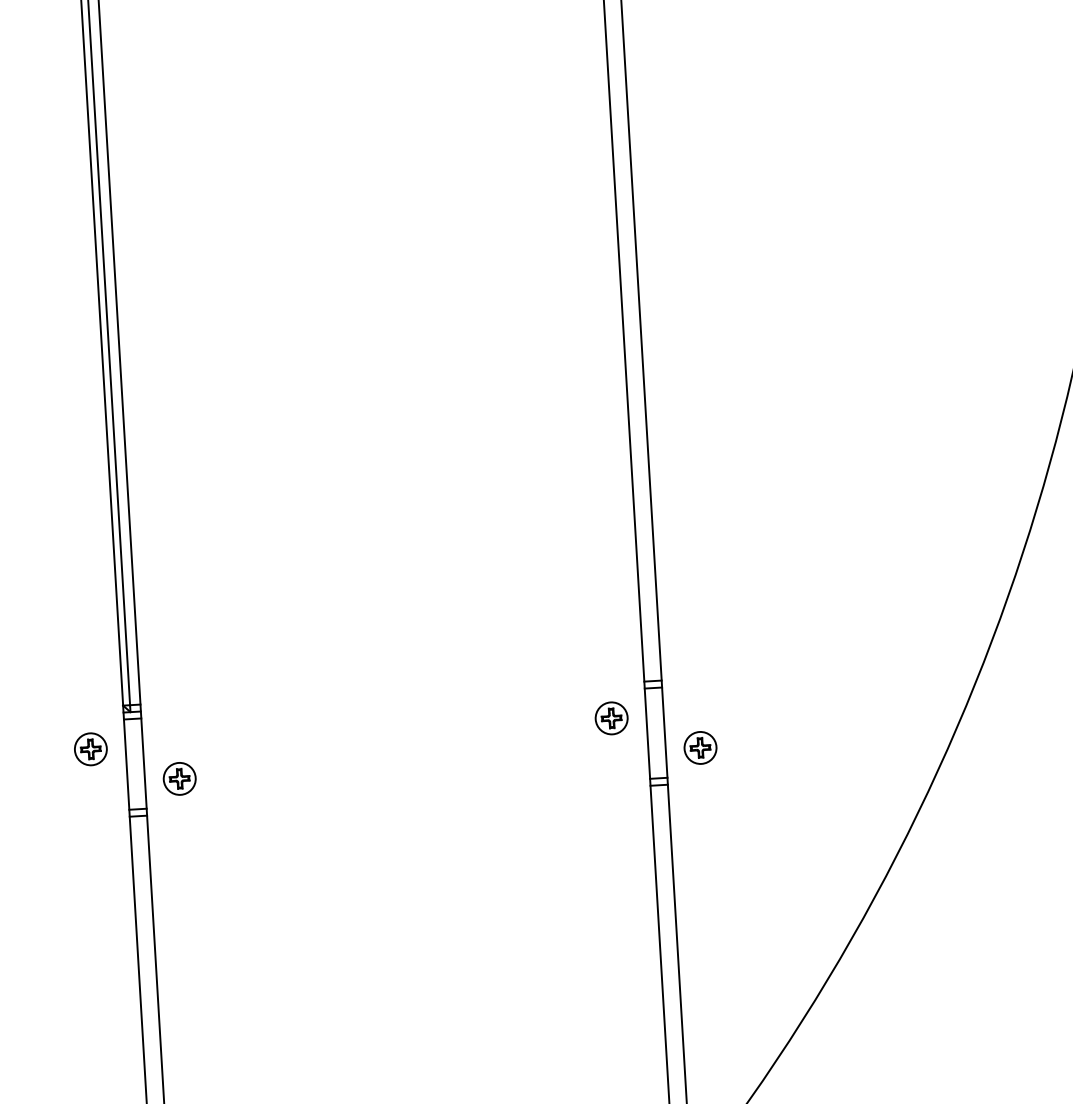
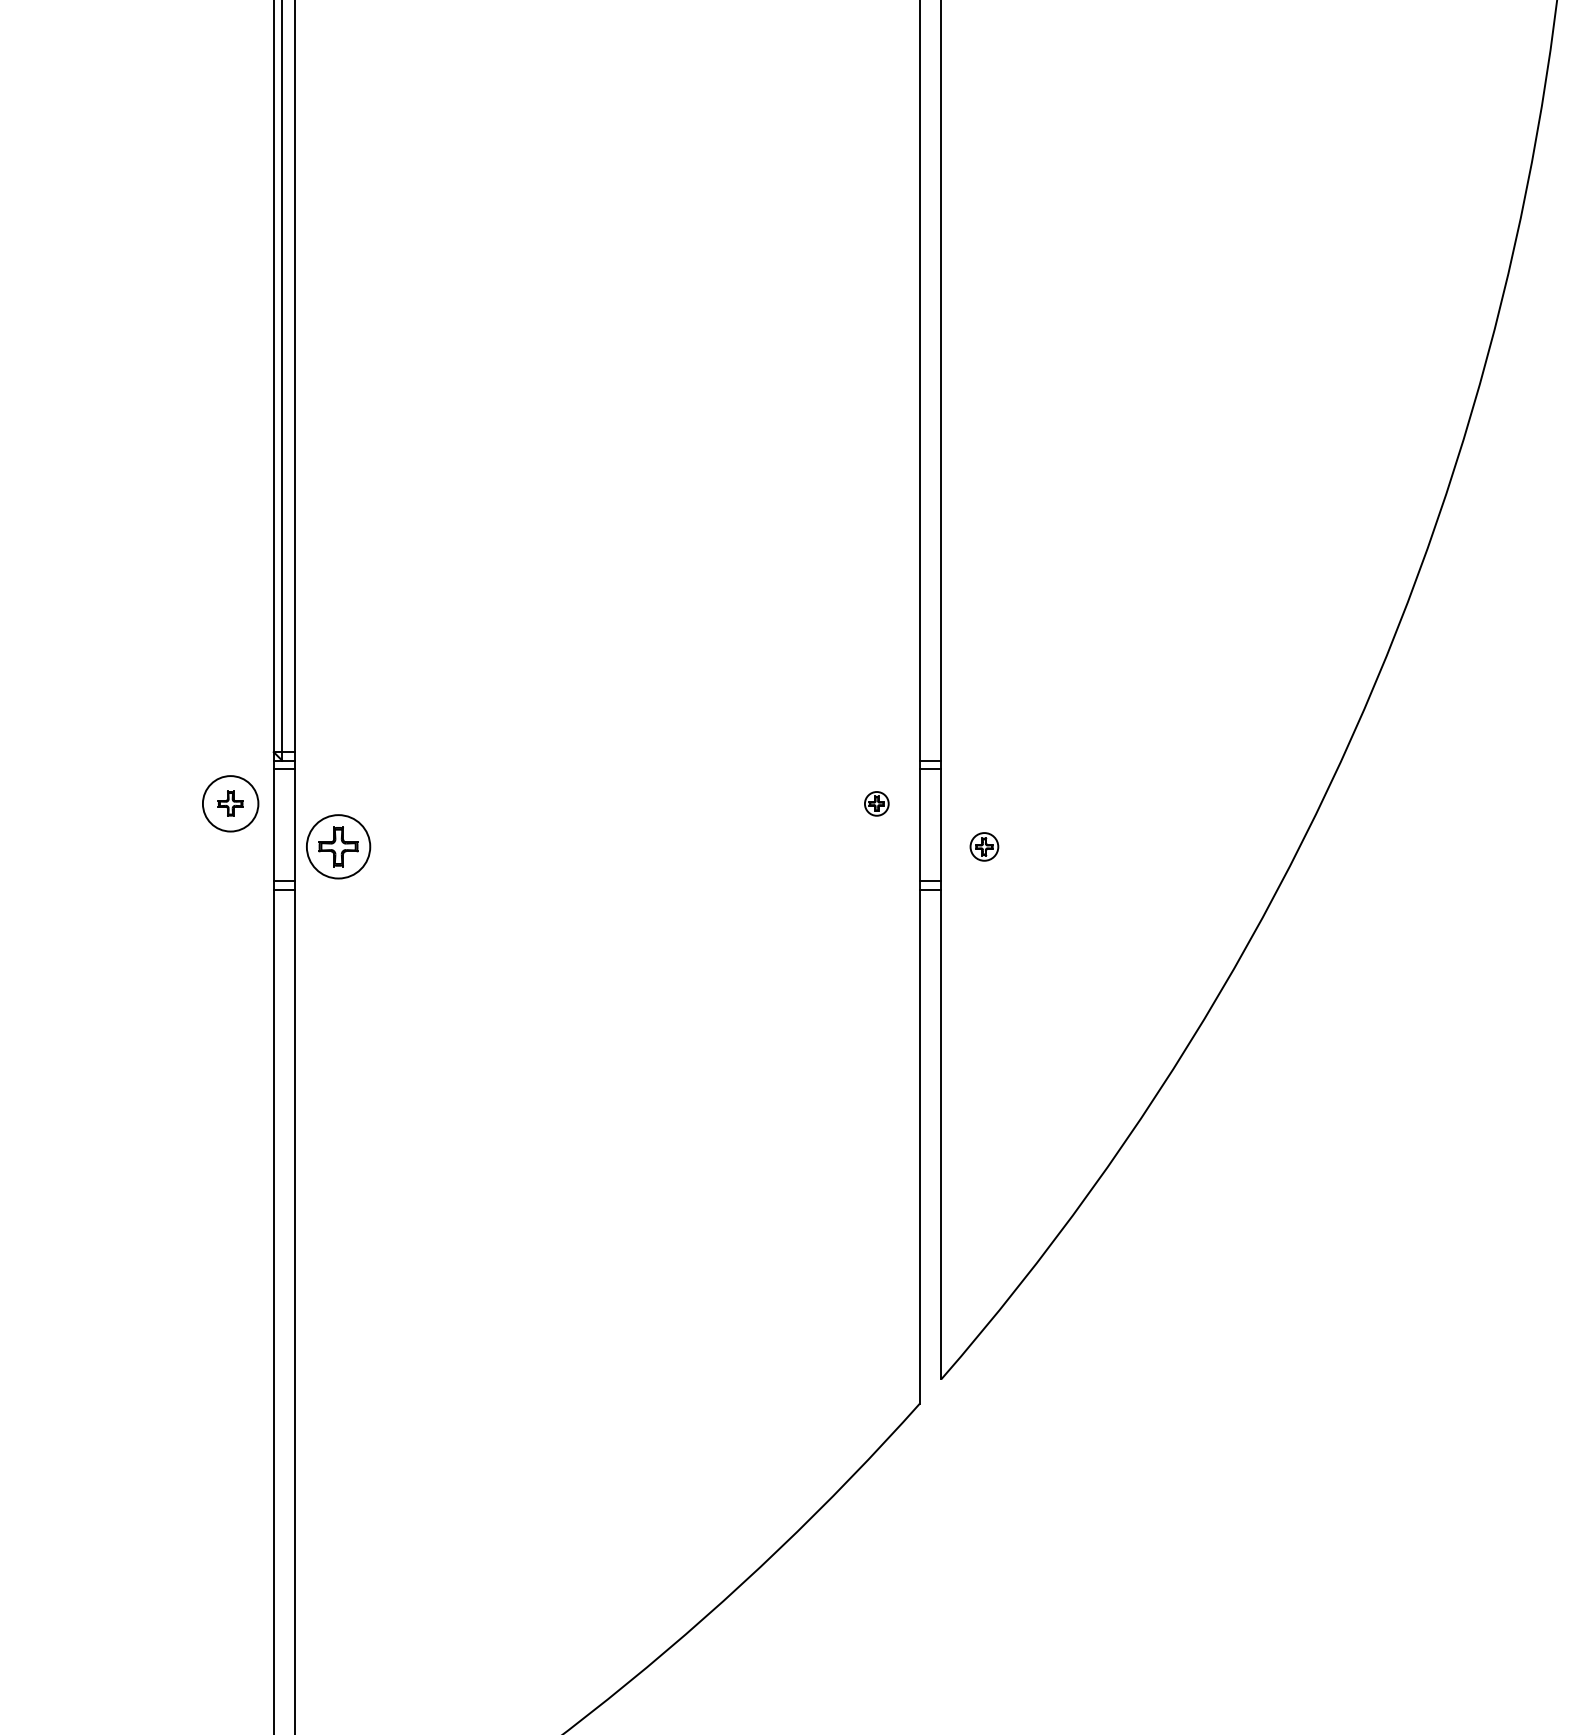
part: (611, 718) -> (876, 803), size x0.6
part: (700, 747) -> (984, 846), size x0.7
circle: (90, 749) -> (230, 803), size x1.4
part: (179, 778) -> (337, 846), size x1.6

